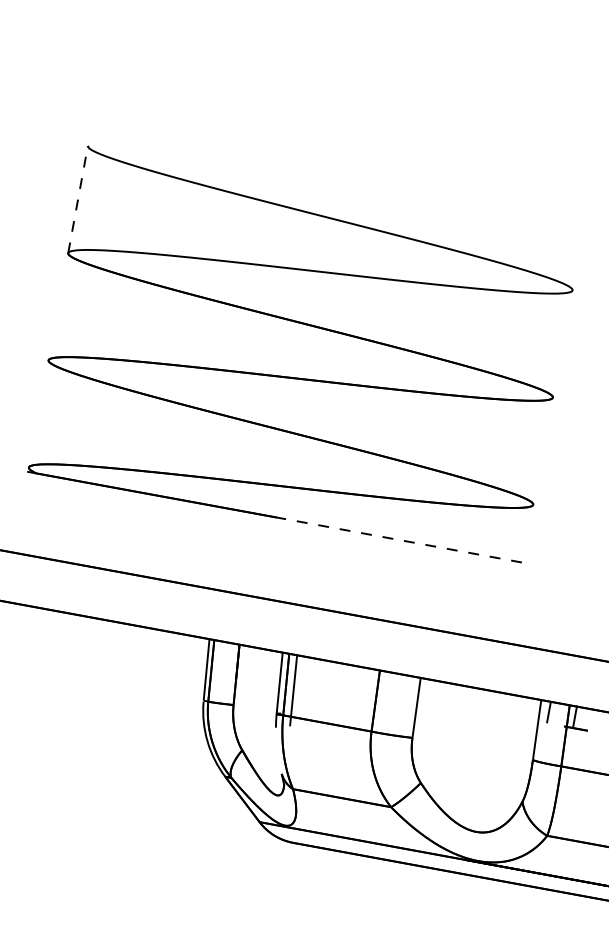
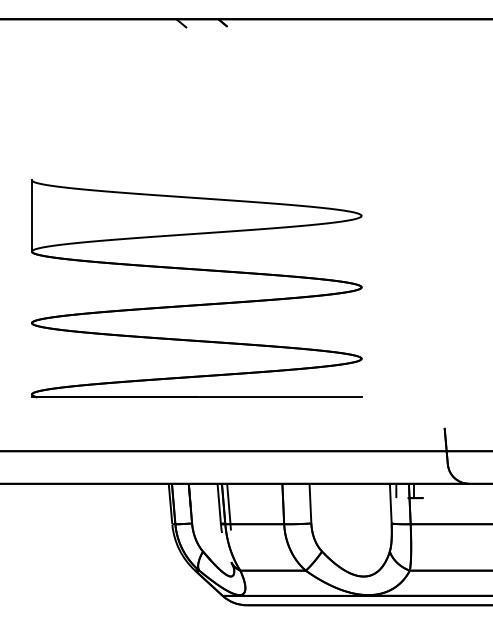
line: (77, 198) -> (31, 215), dashed -> solid
line: (399, 540) -> (279, 397), dashed -> solid

